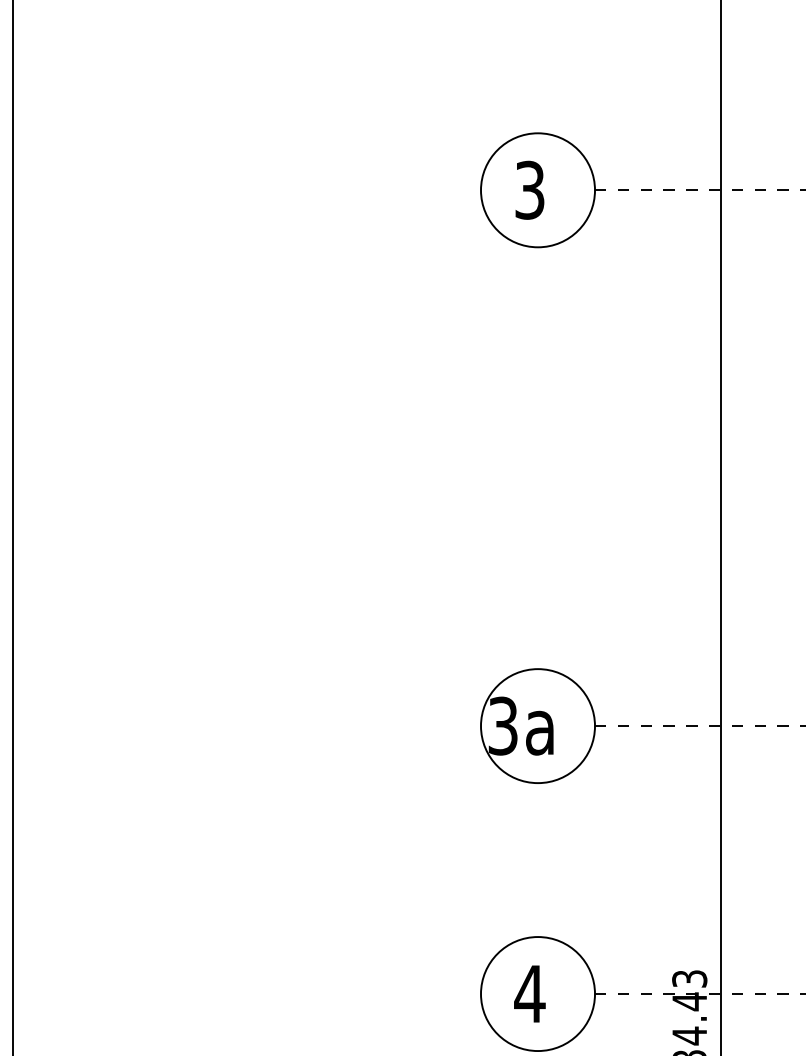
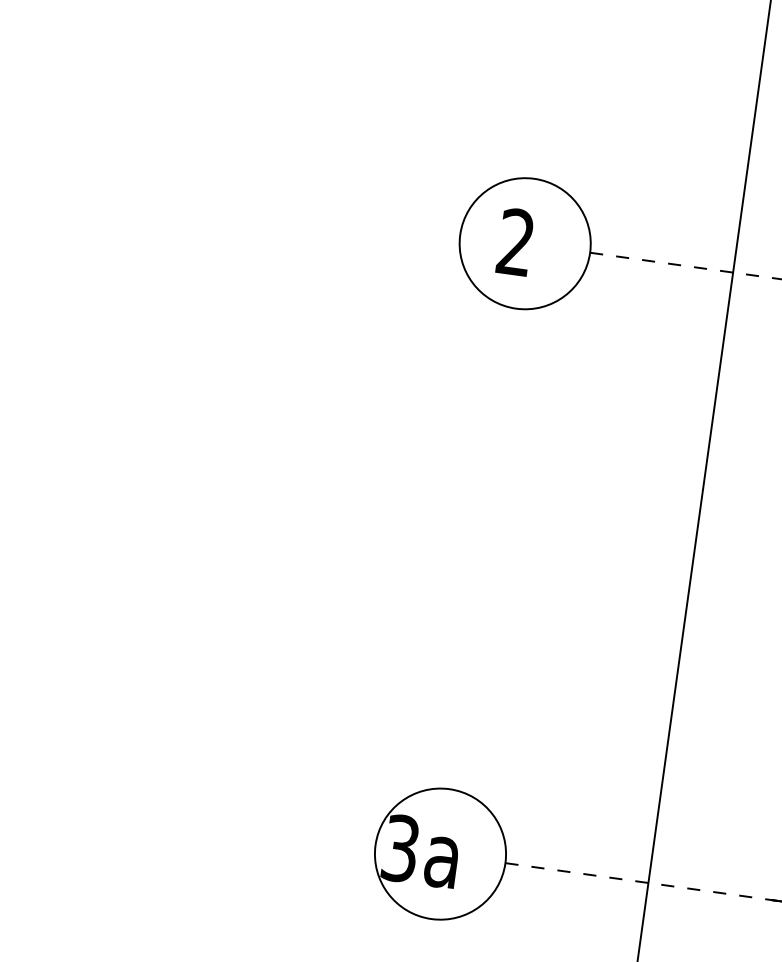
text: (529, 189) -> (515, 241), 3 -> 2

